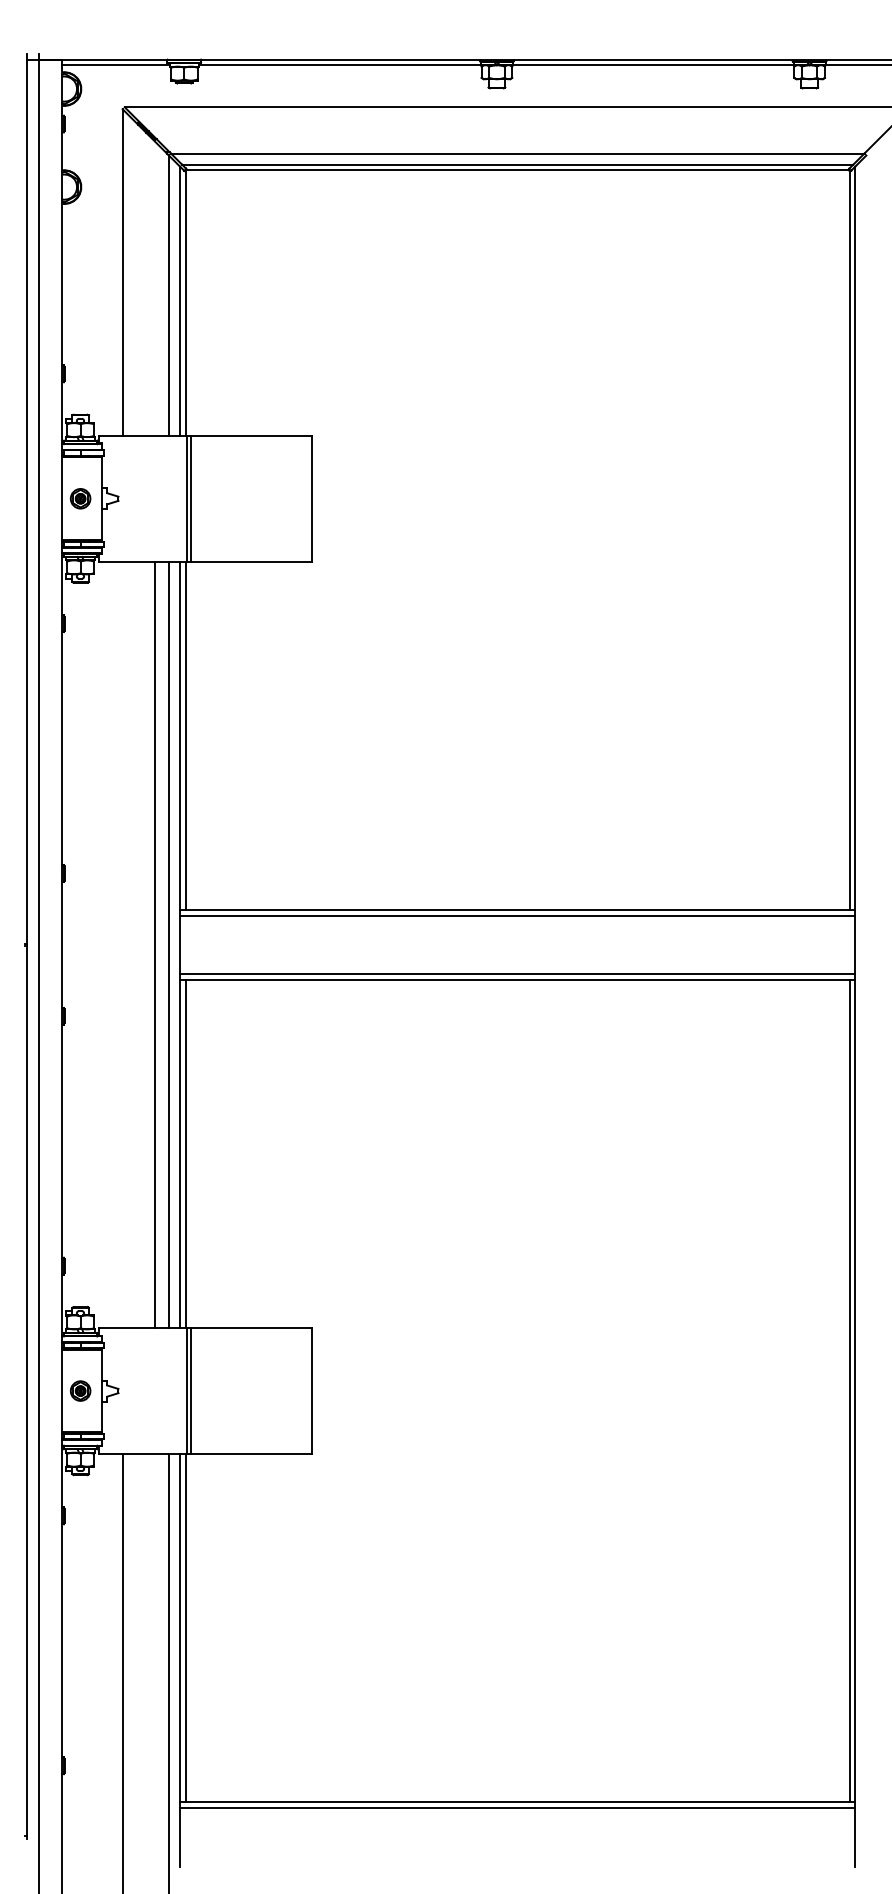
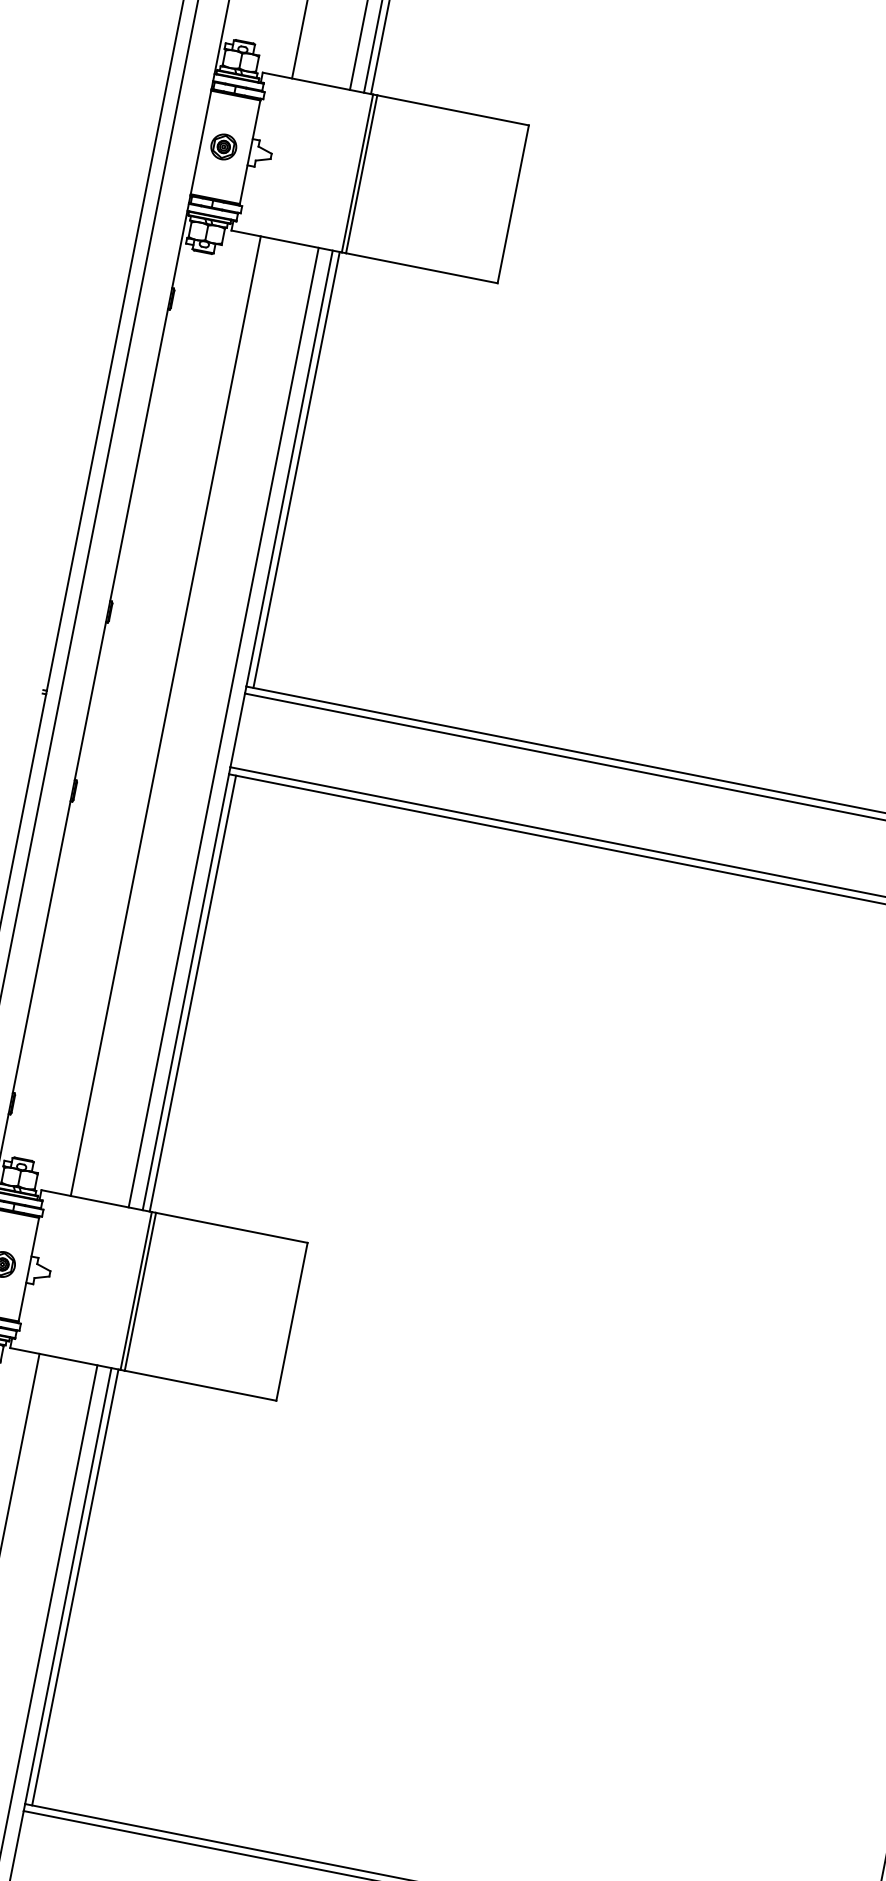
line: (154, 944) -> (165, 715), moved

